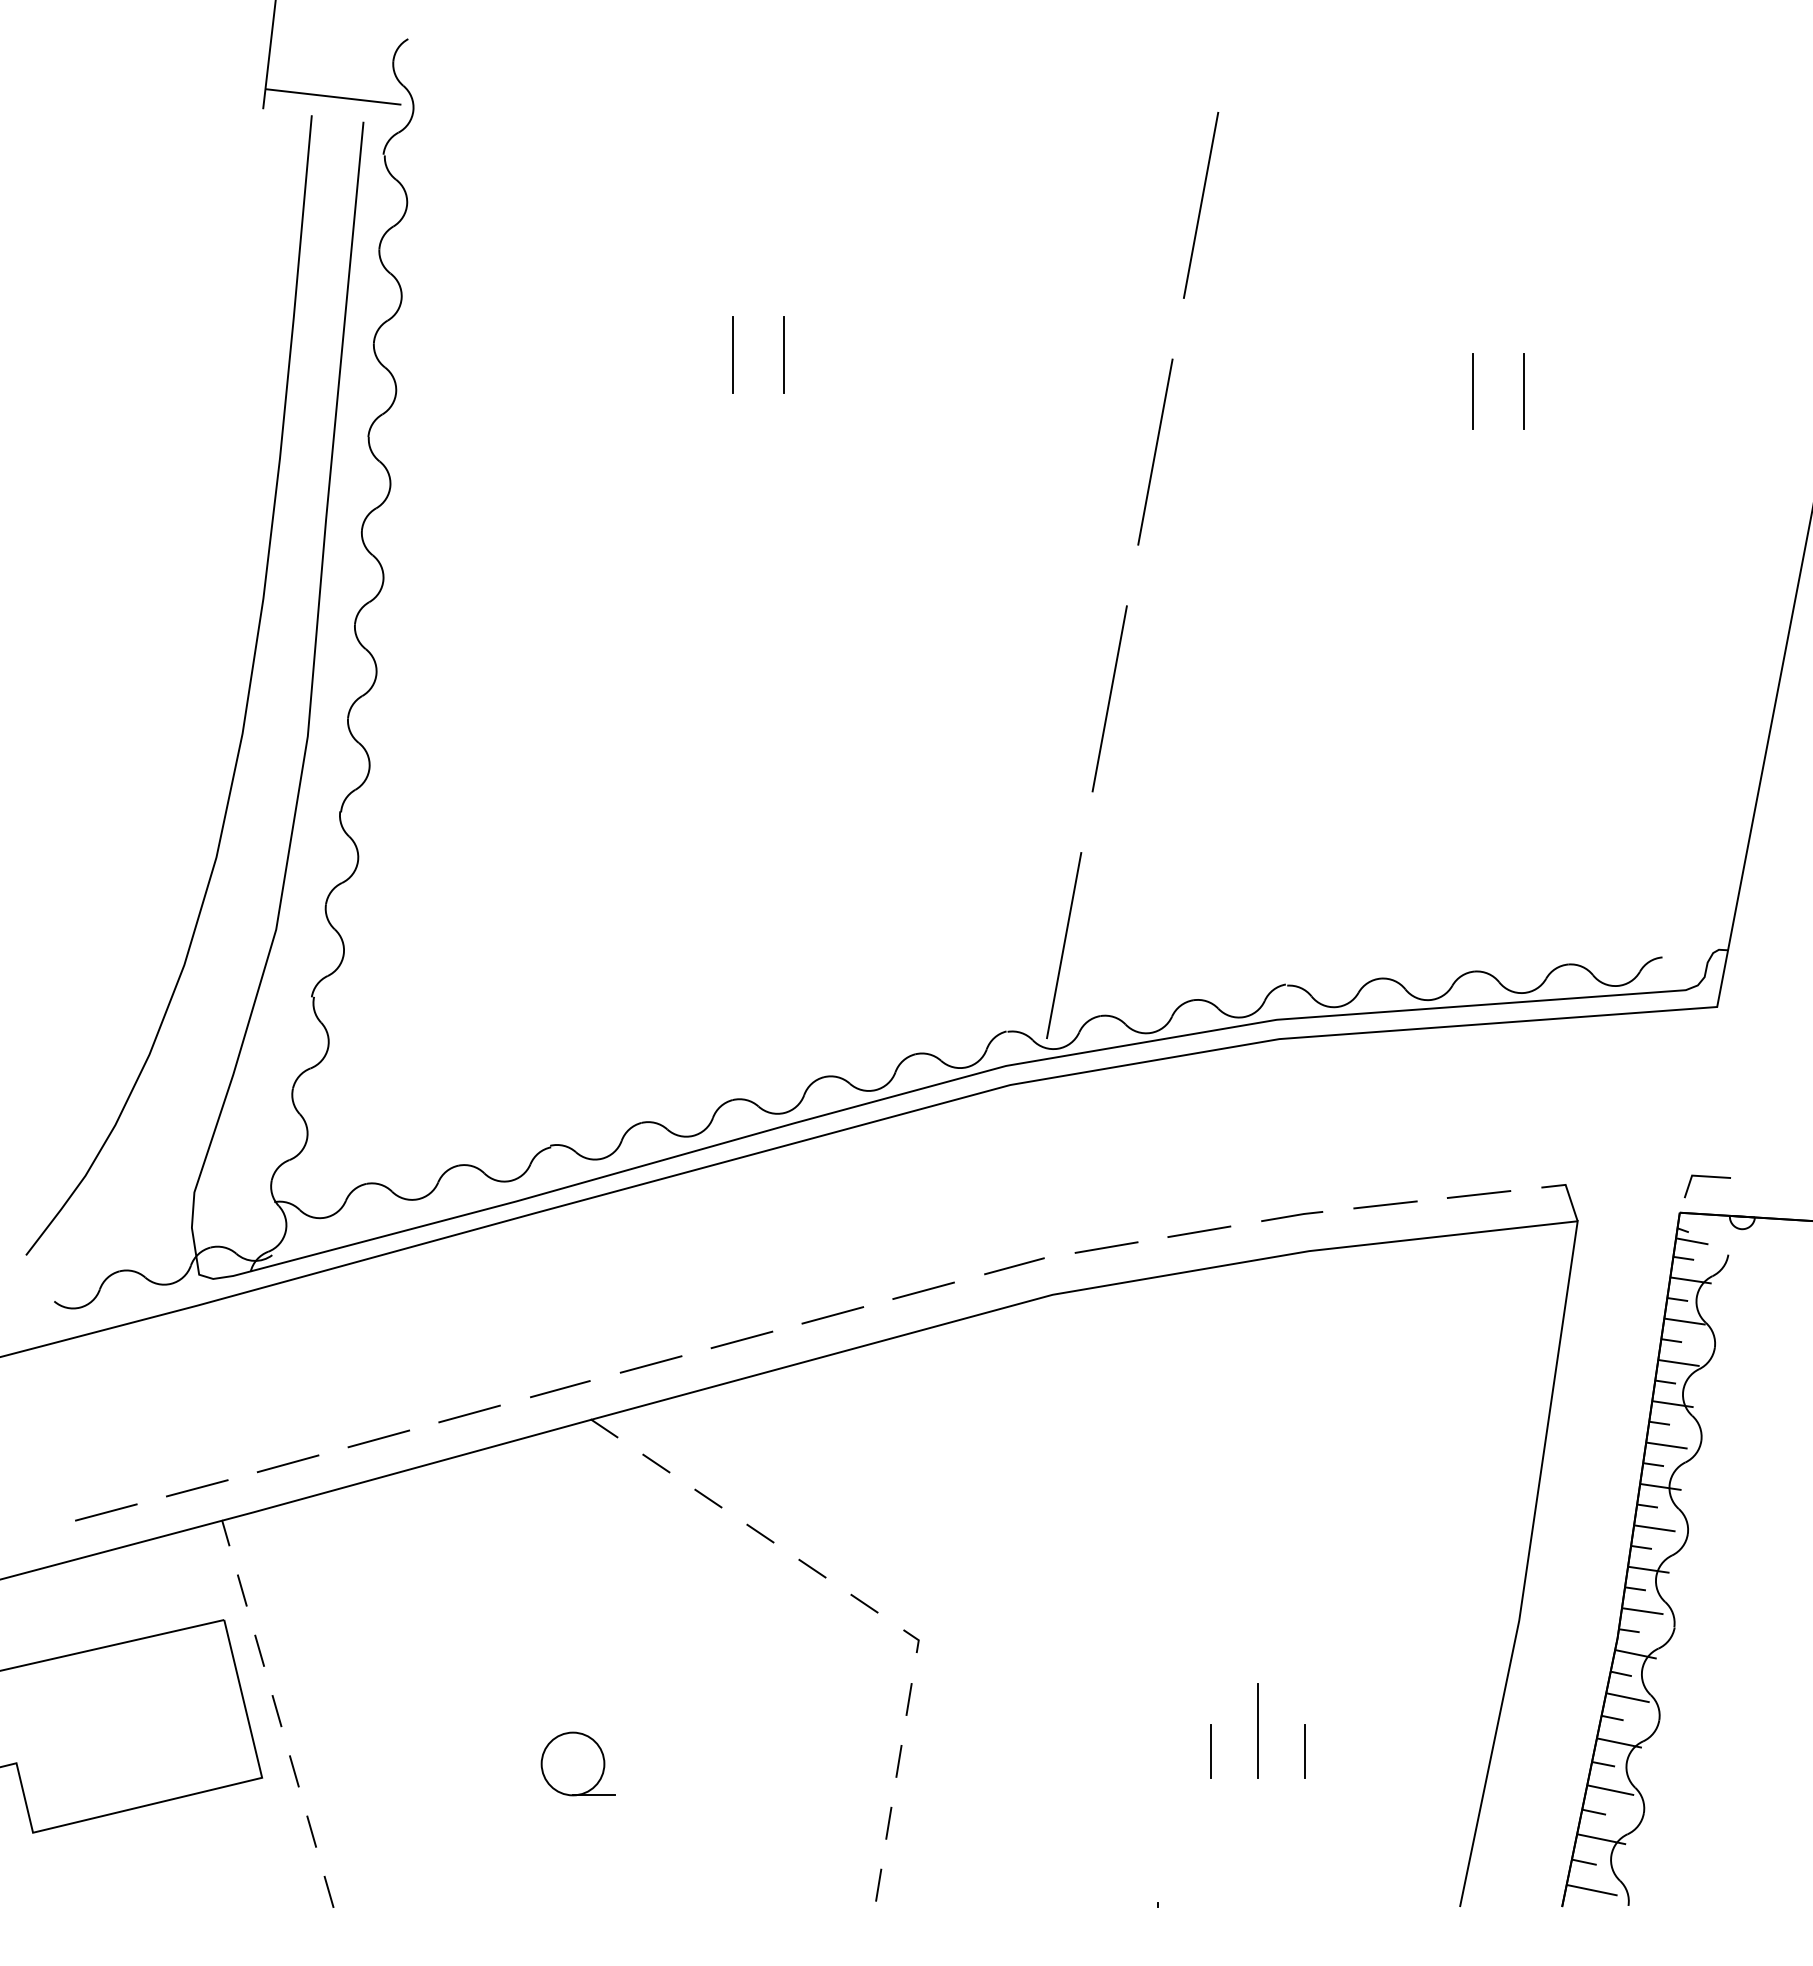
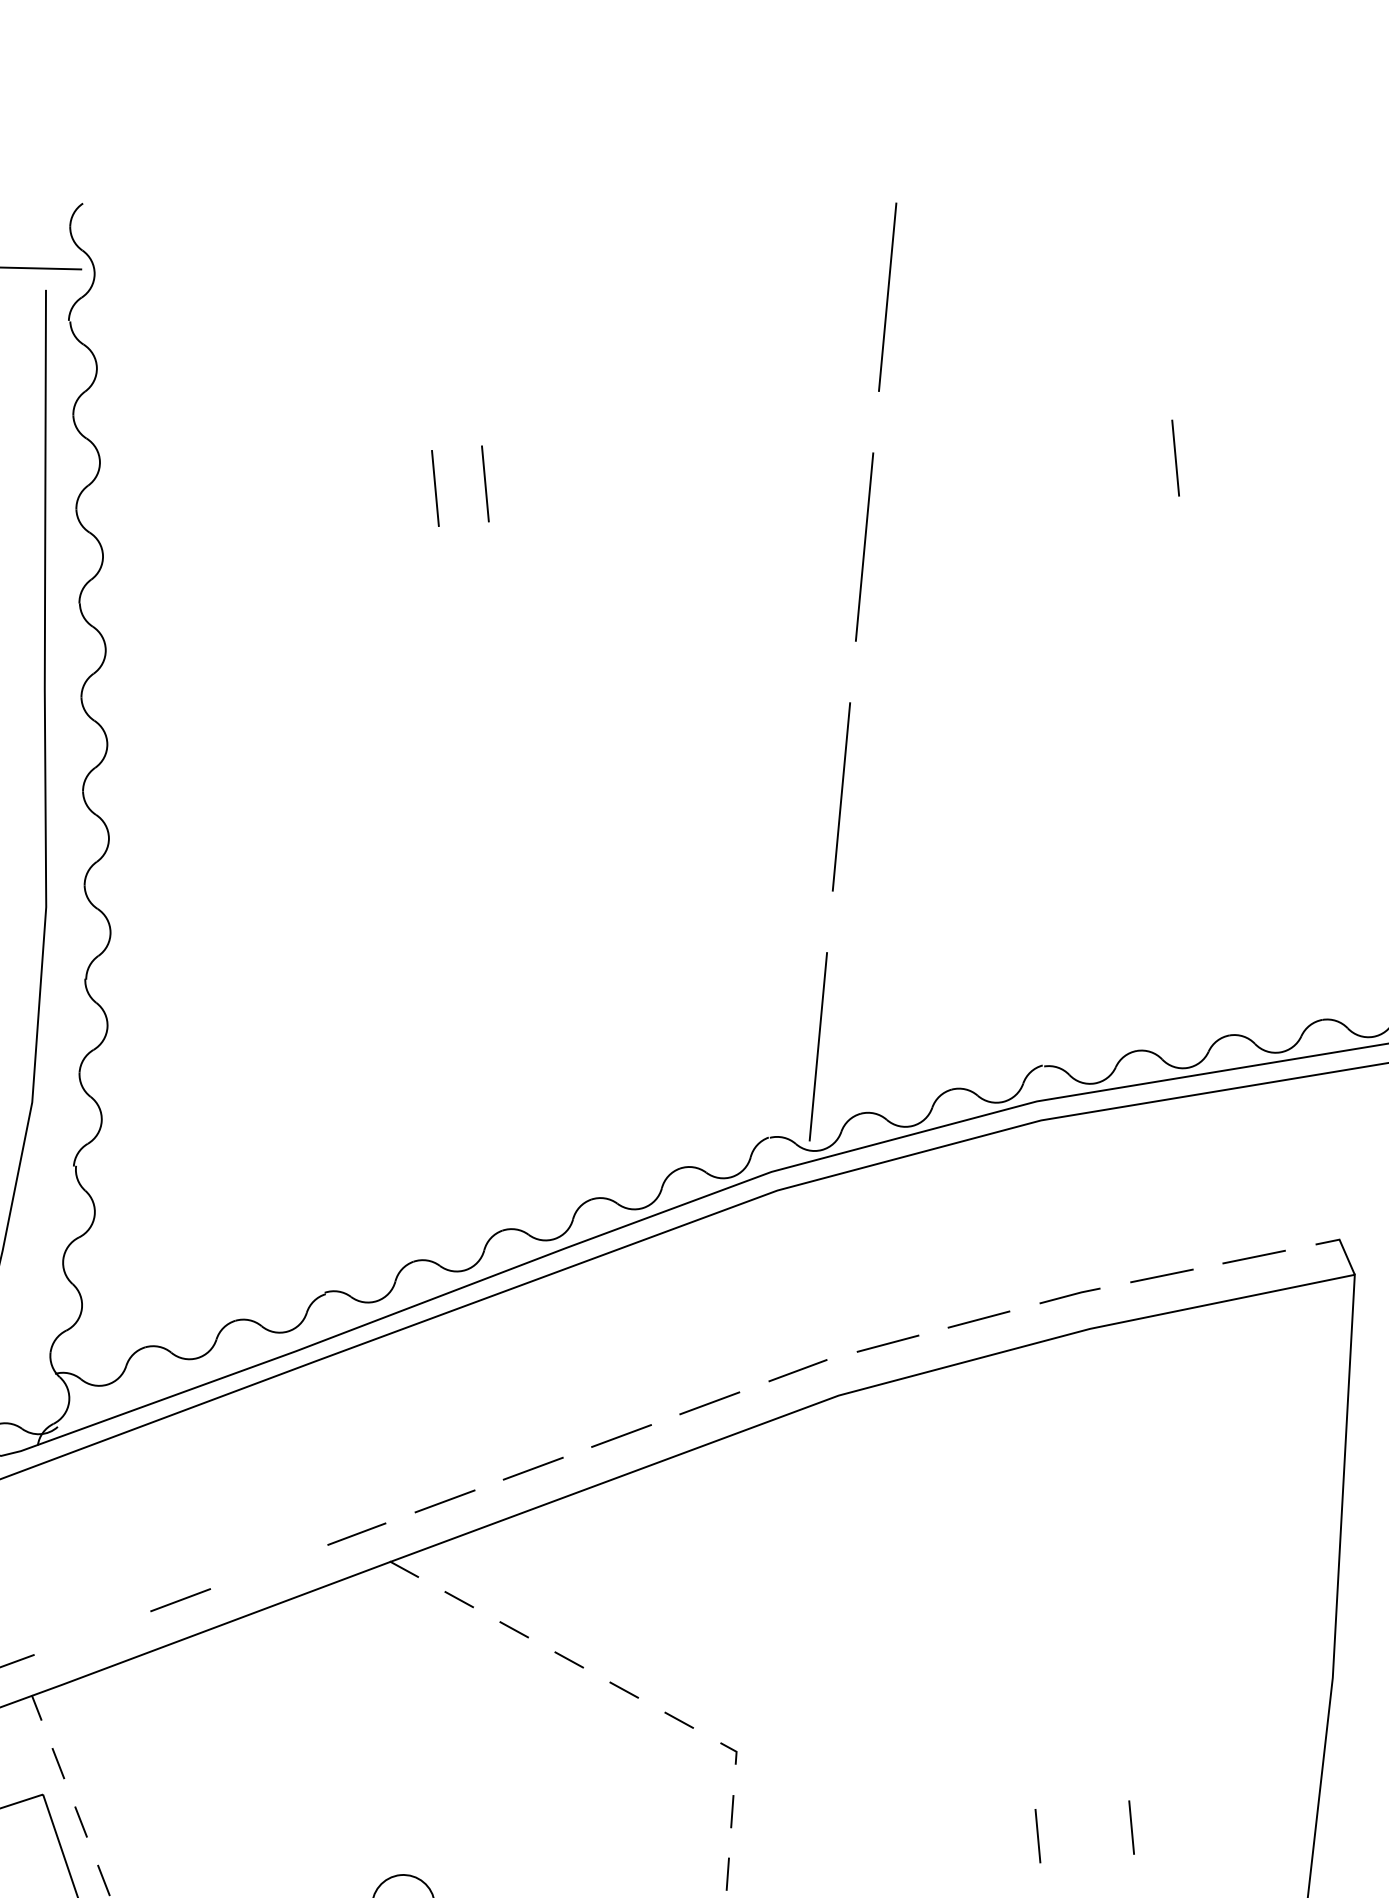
line: (1523, 391) -> (1225, 453), removed
line: (469, 1413) -> (268, 1566), removed
line: (287, 1463) -> (91, 1632), removed
line: (1258, 1730) -> (1083, 1810), removed

